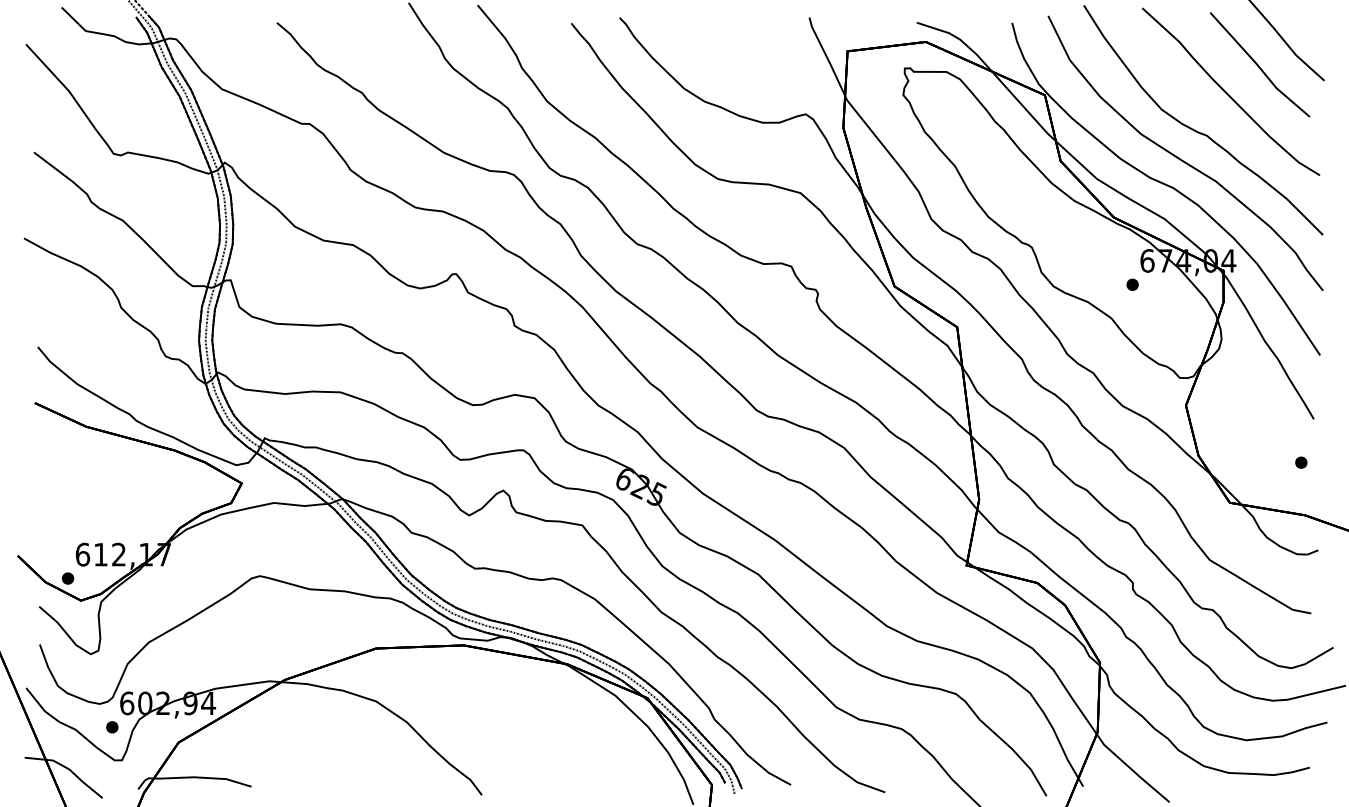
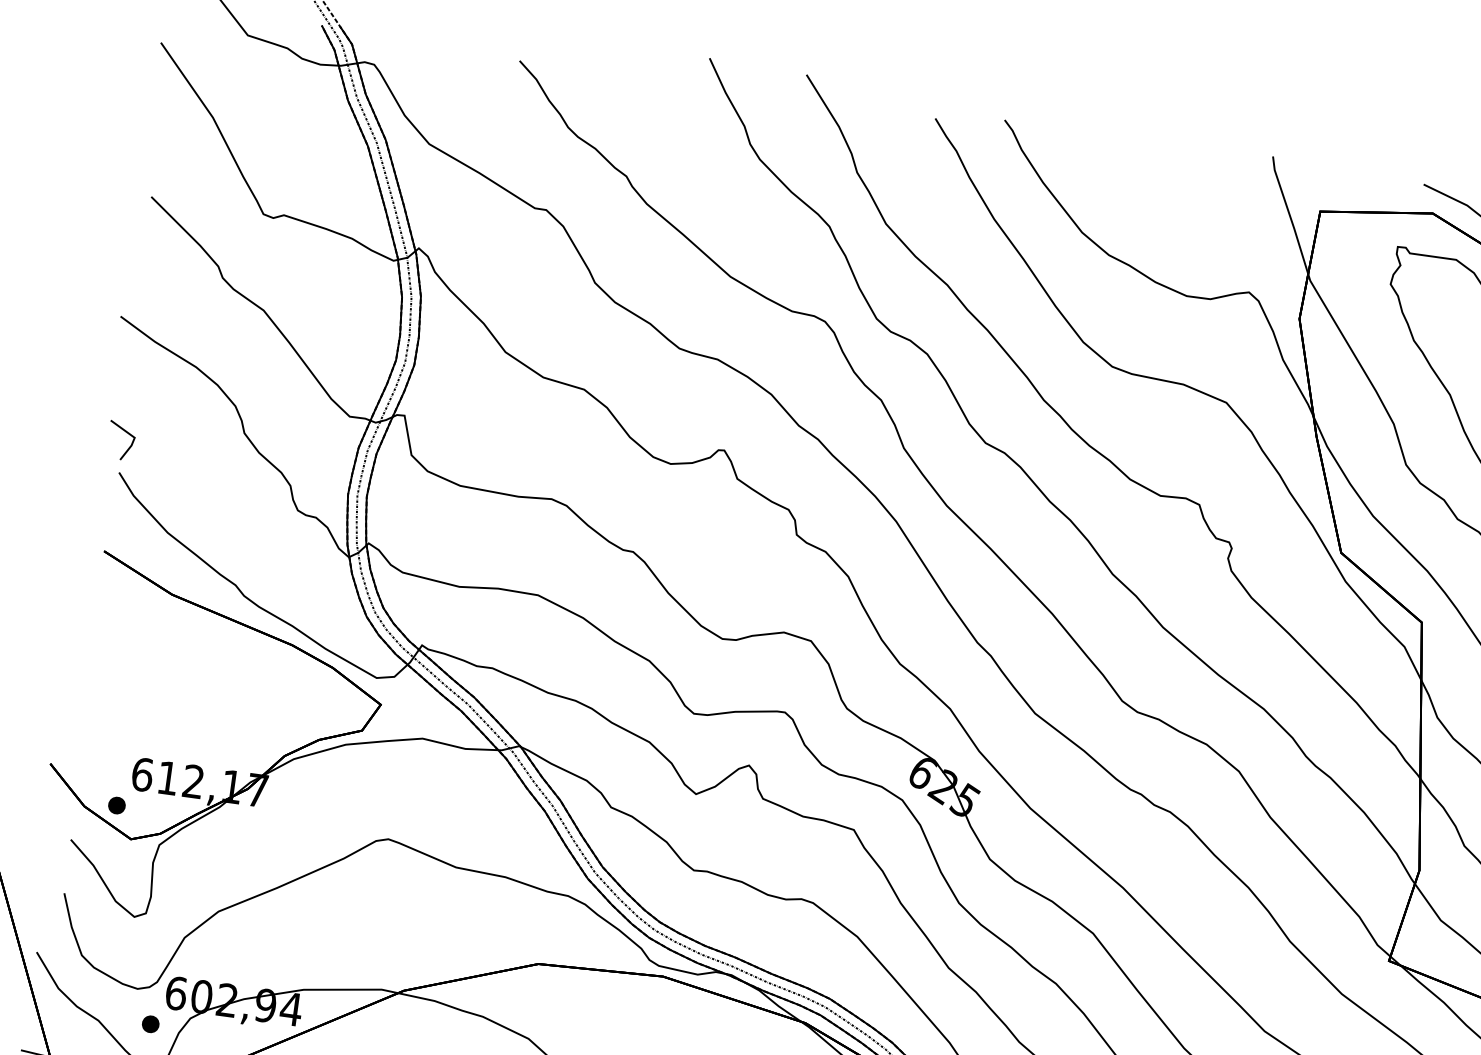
line: (39, 319) -> (126, 434), added

